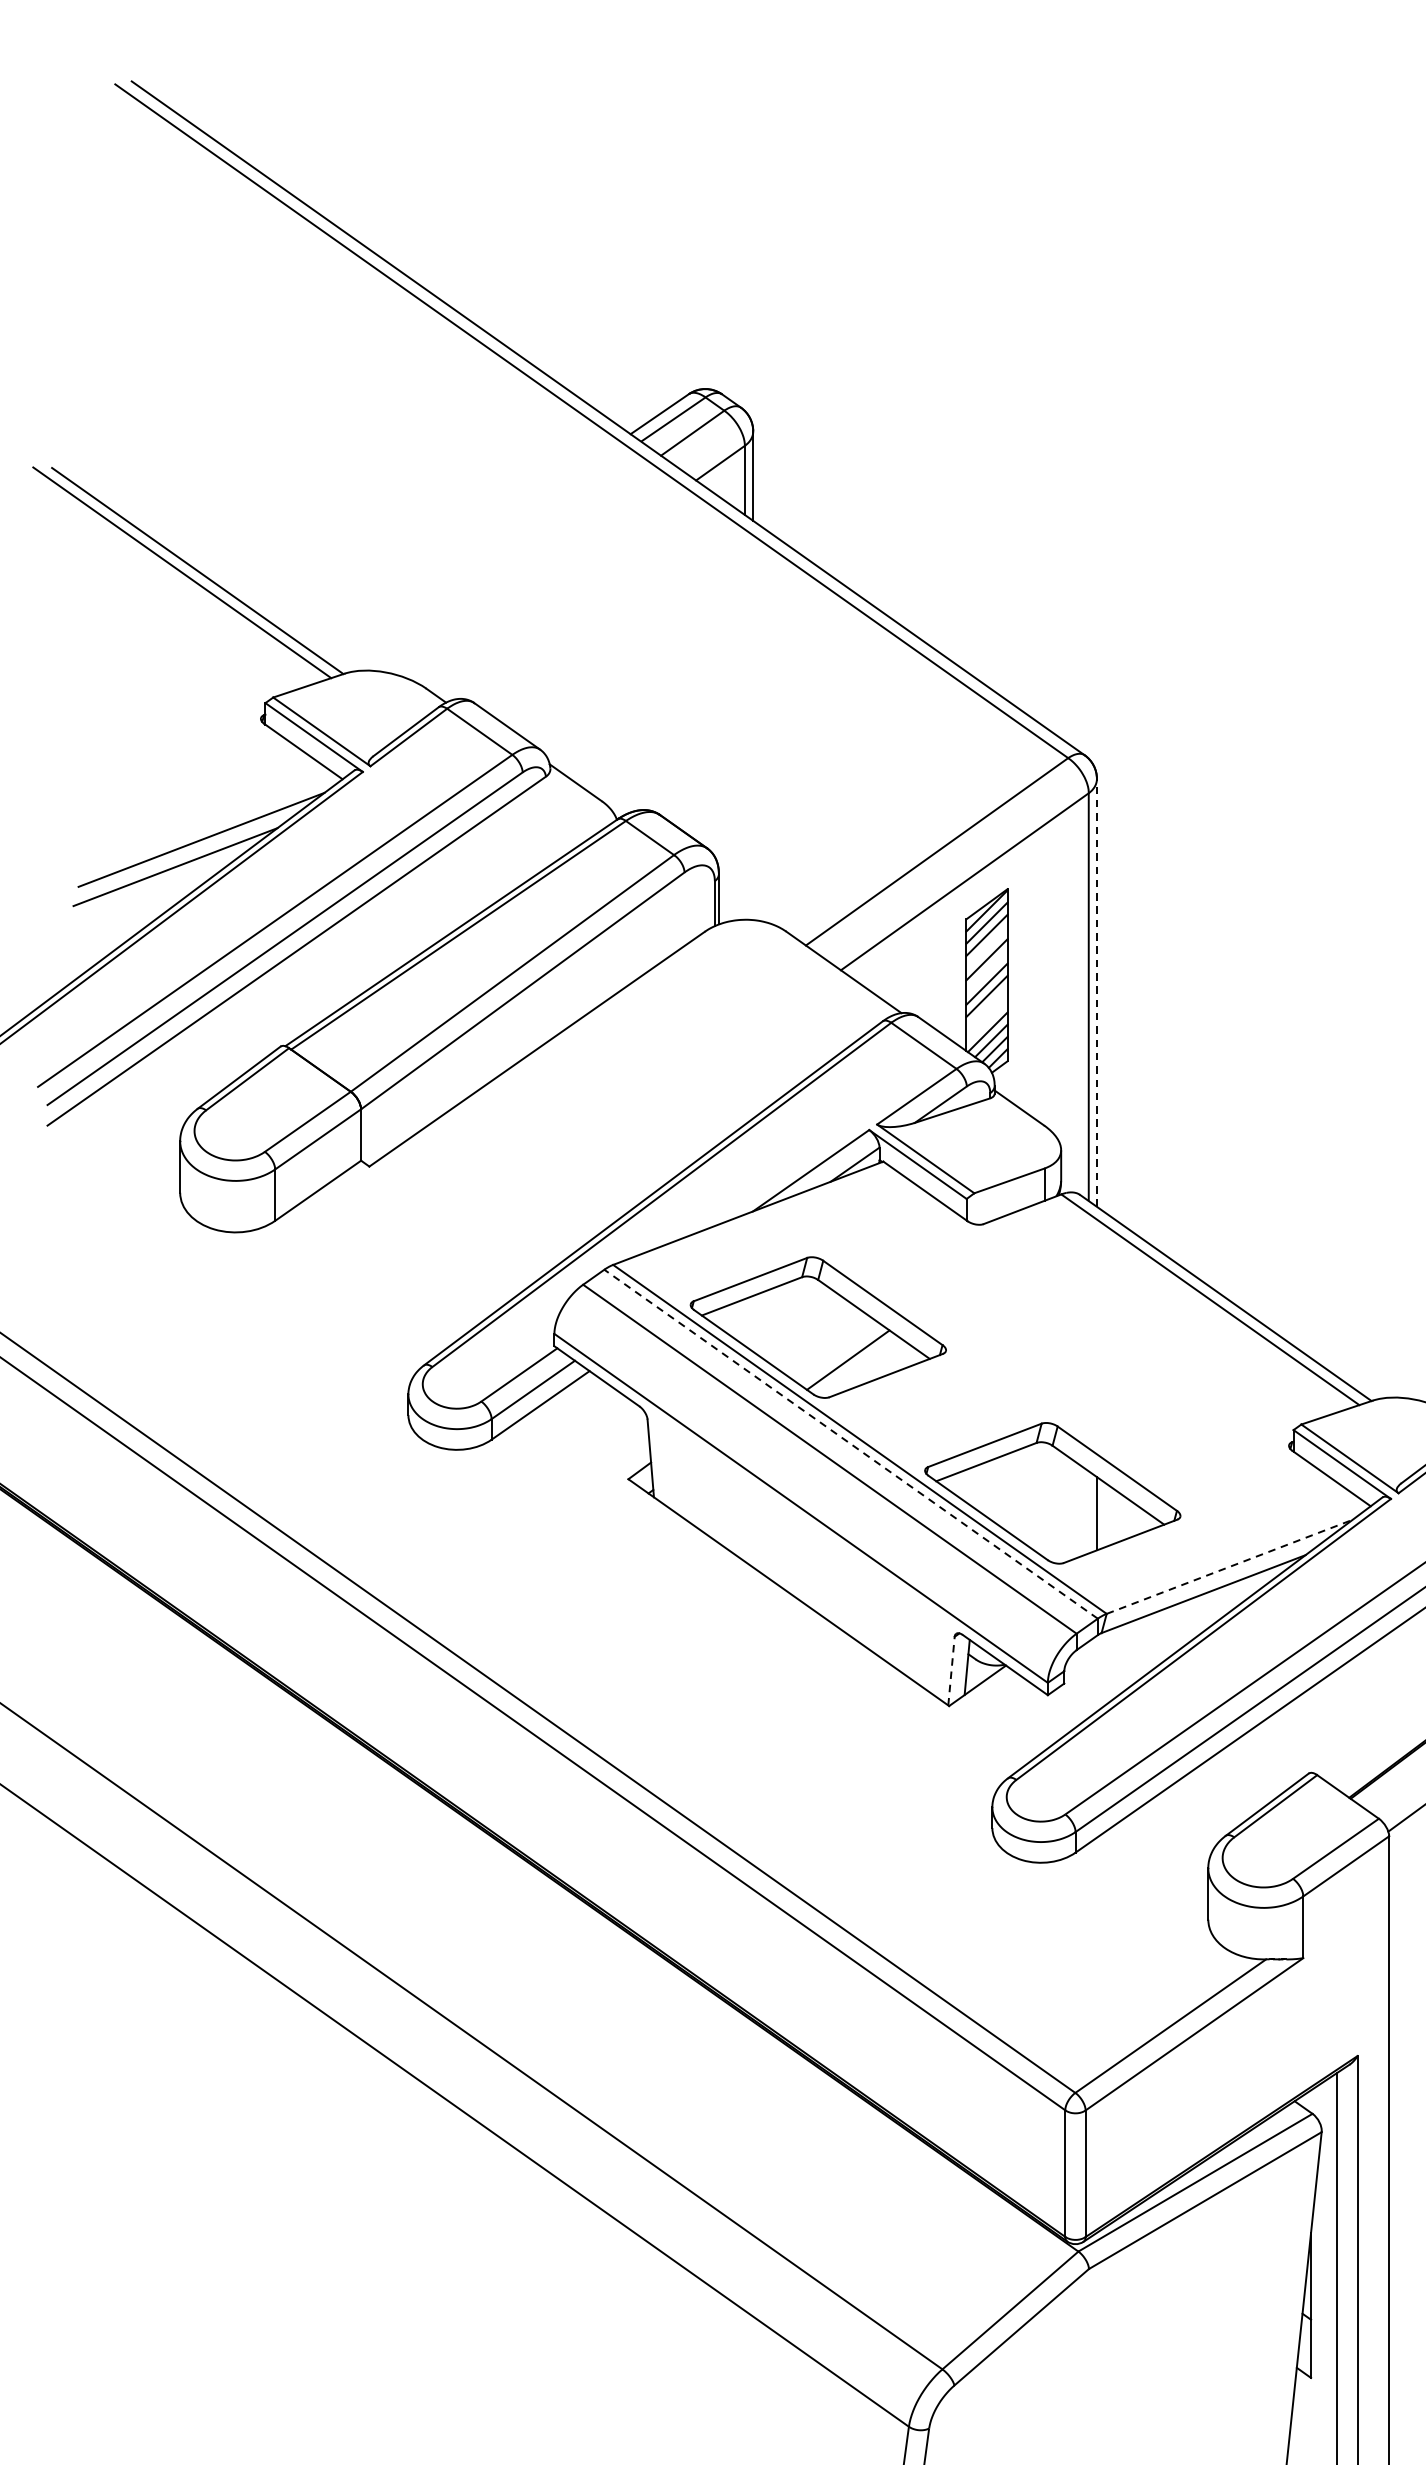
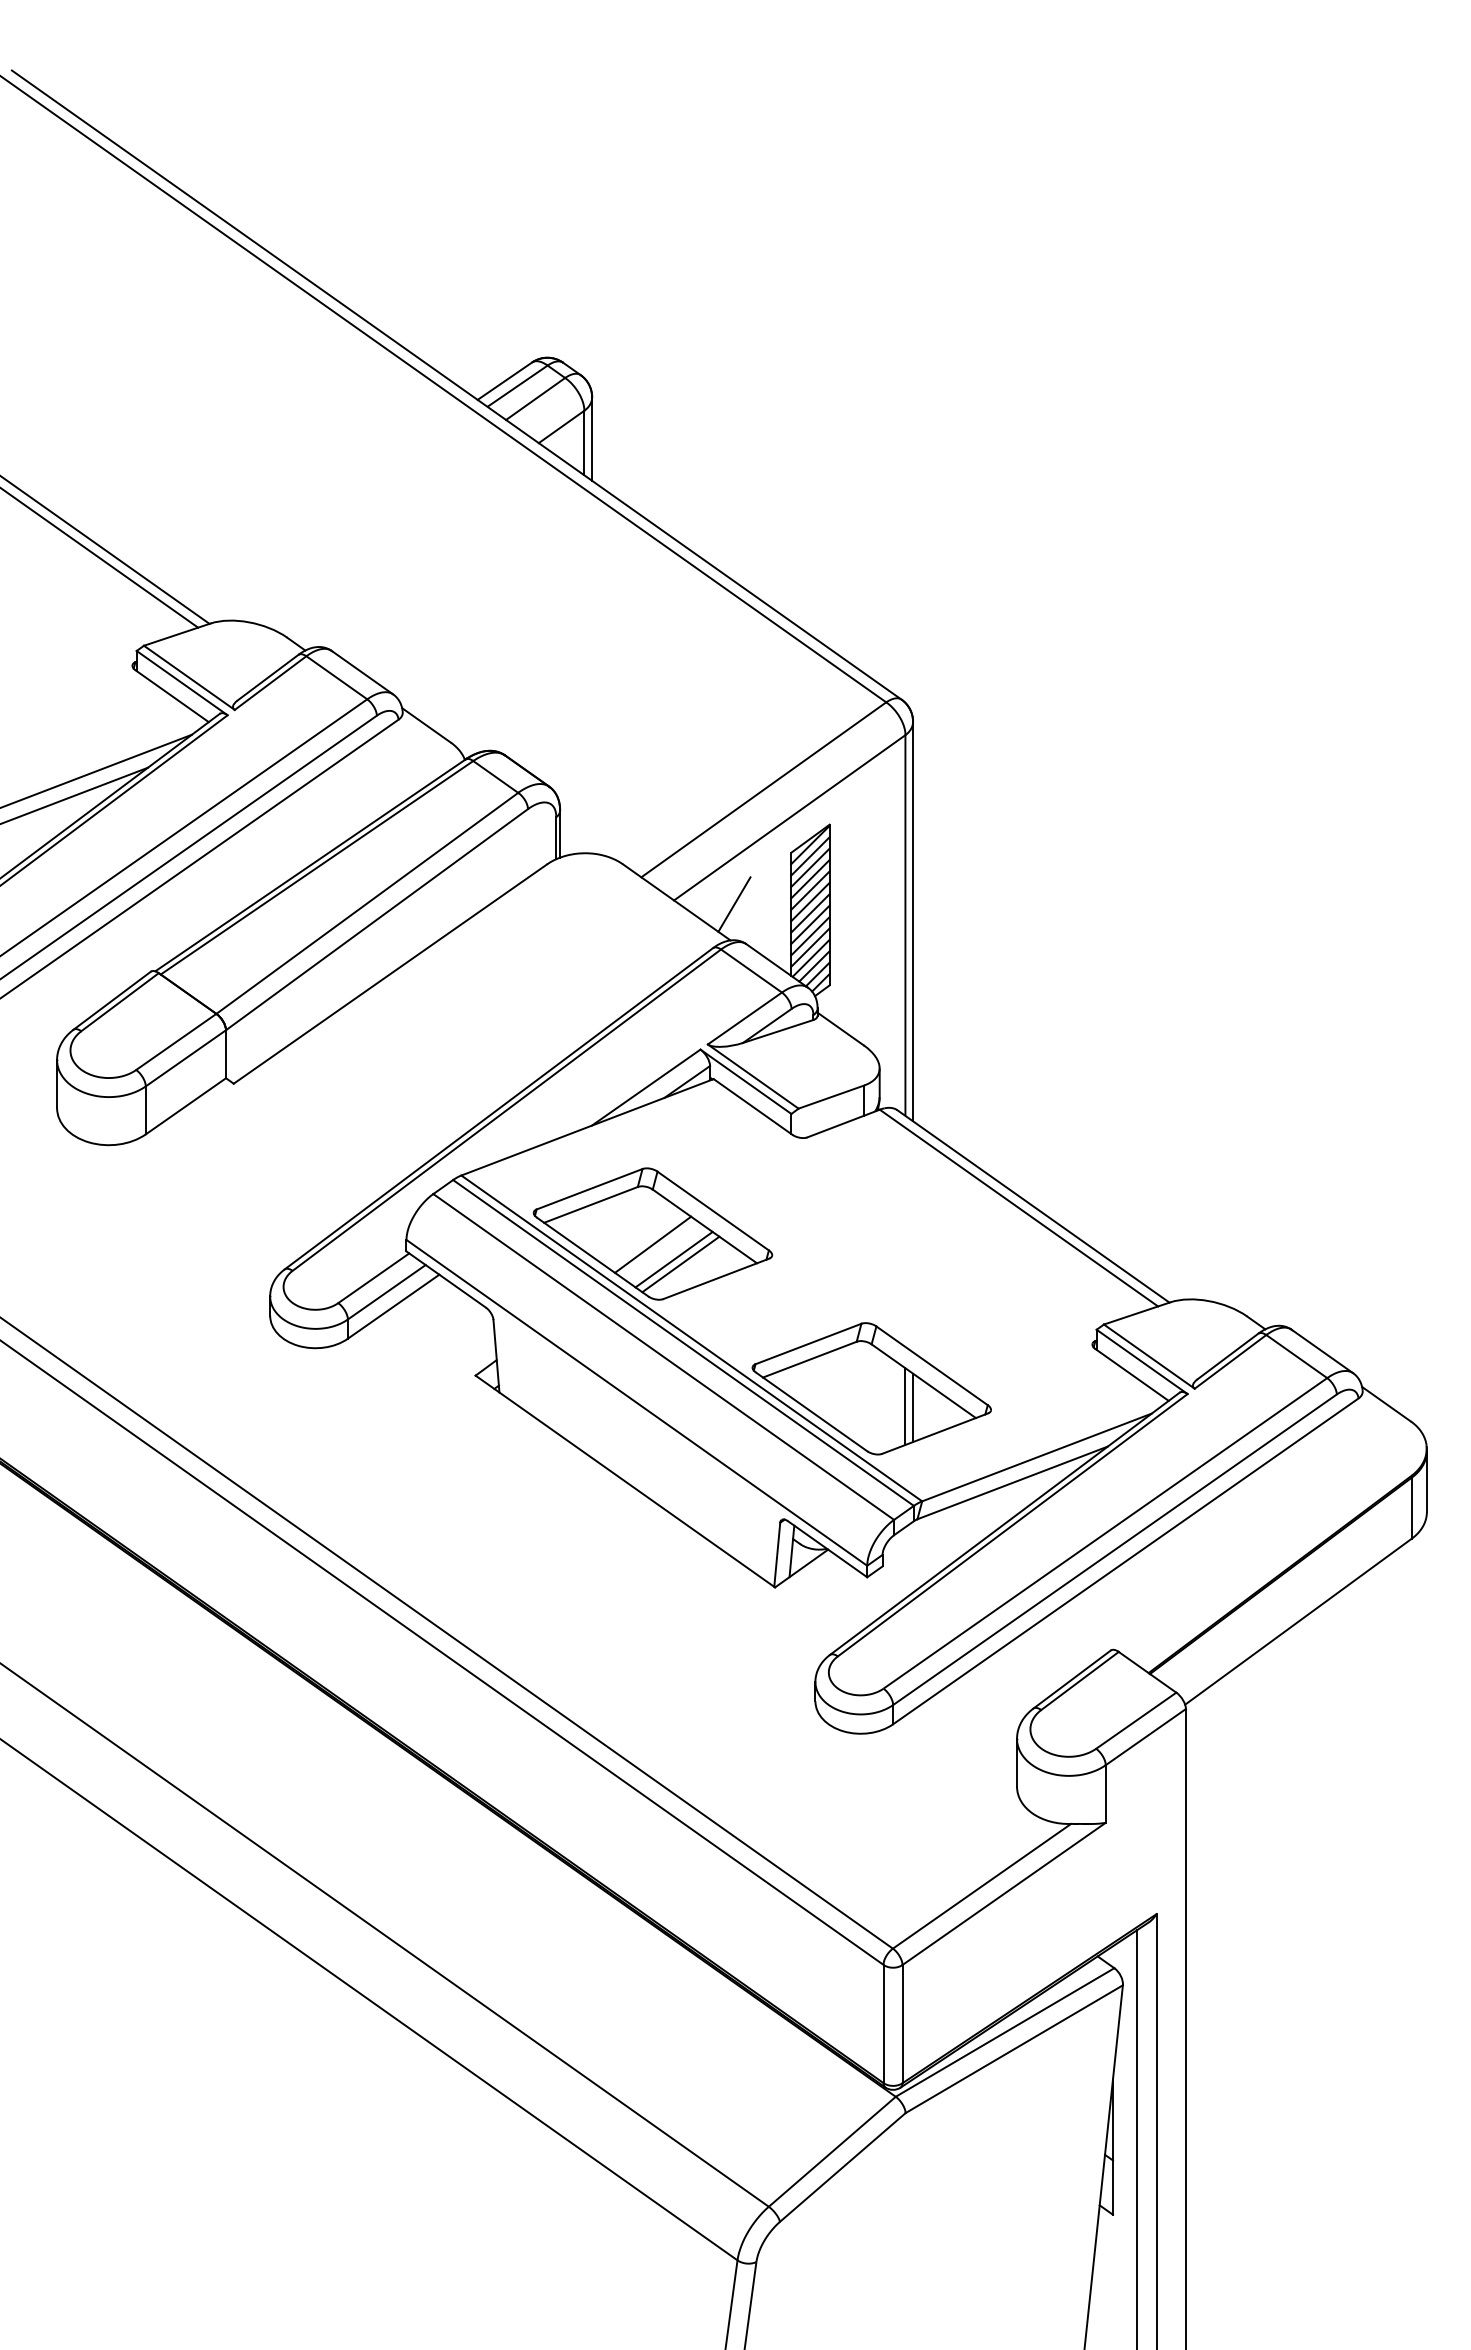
line: (987, 946) -> (810, 878), added
line: (987, 971) -> (810, 901), added
line: (905, 974) -> (734, 904), added
line: (1097, 992) -> (913, 921), dashed -> solid
line: (987, 1008) -> (810, 936), added
line: (987, 1020) -> (810, 947), added
line: (818, 1338) -> (653, 1244), added
line: (840, 1354) -> (673, 1259), added
line: (851, 1443) -> (683, 1342), dashed -> solid
line: (1088, 1512) -> (905, 1406), added
line: (1230, 1566) -> (1037, 1457), dashed -> solid
line: (951, 1670) -> (777, 1554), dashed -> solid

